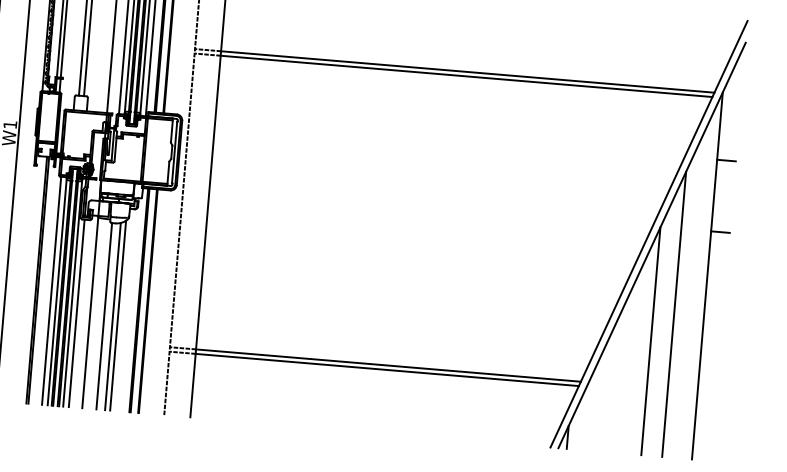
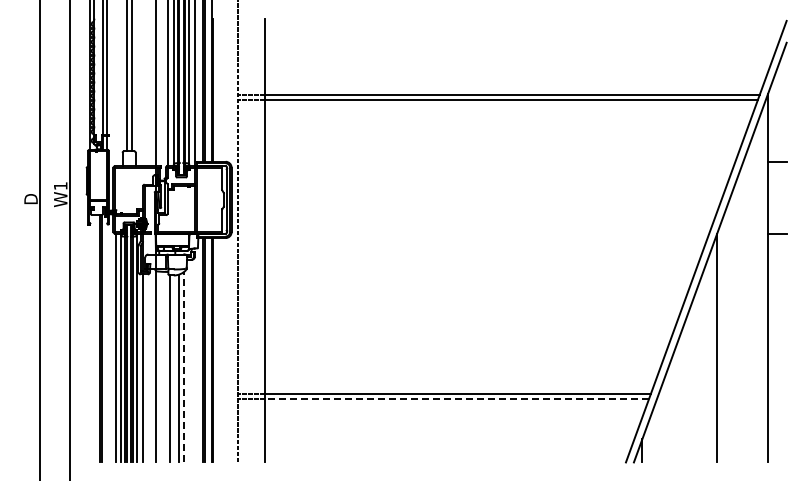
line: (118, 314) -> (184, 366), solid -> dashed
line: (674, 314) -> (738, 319), removed
line: (386, 369) -> (456, 398), solid -> dashed

